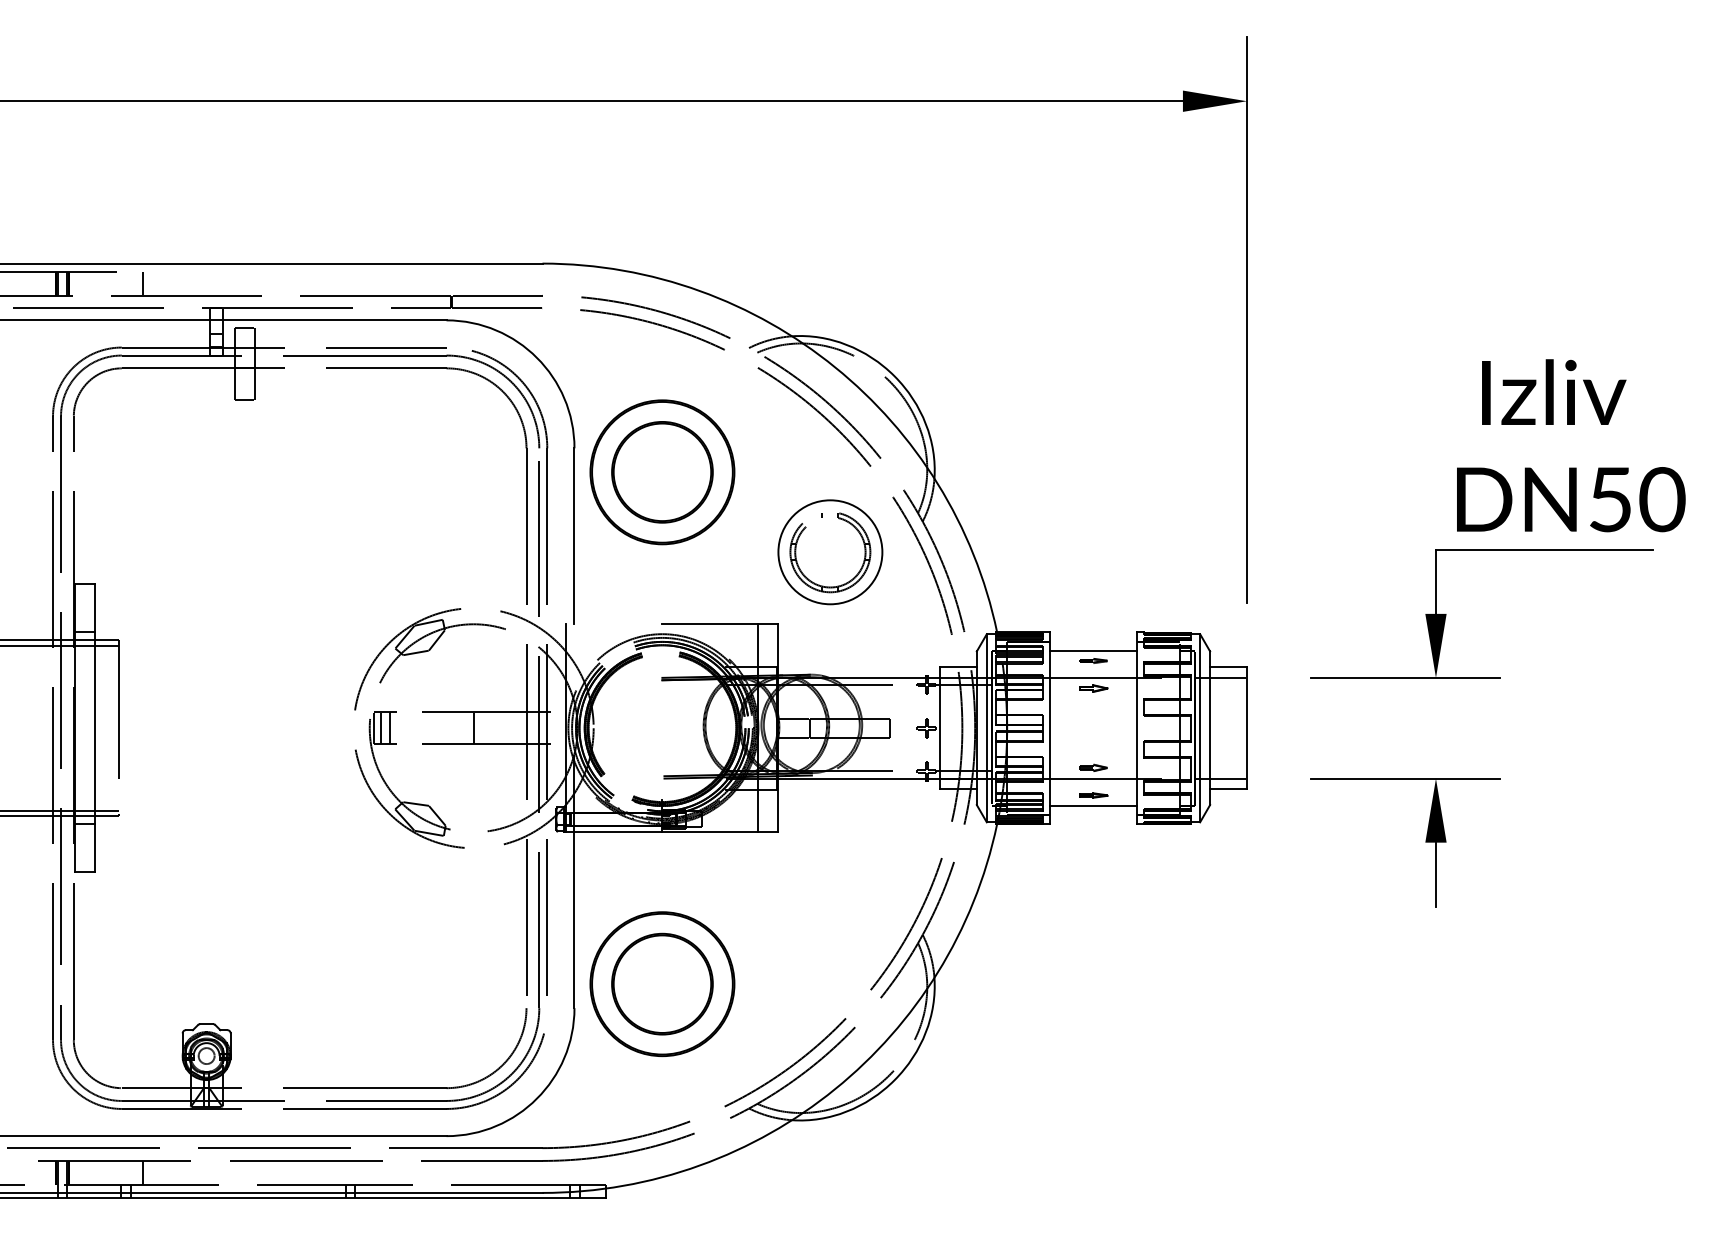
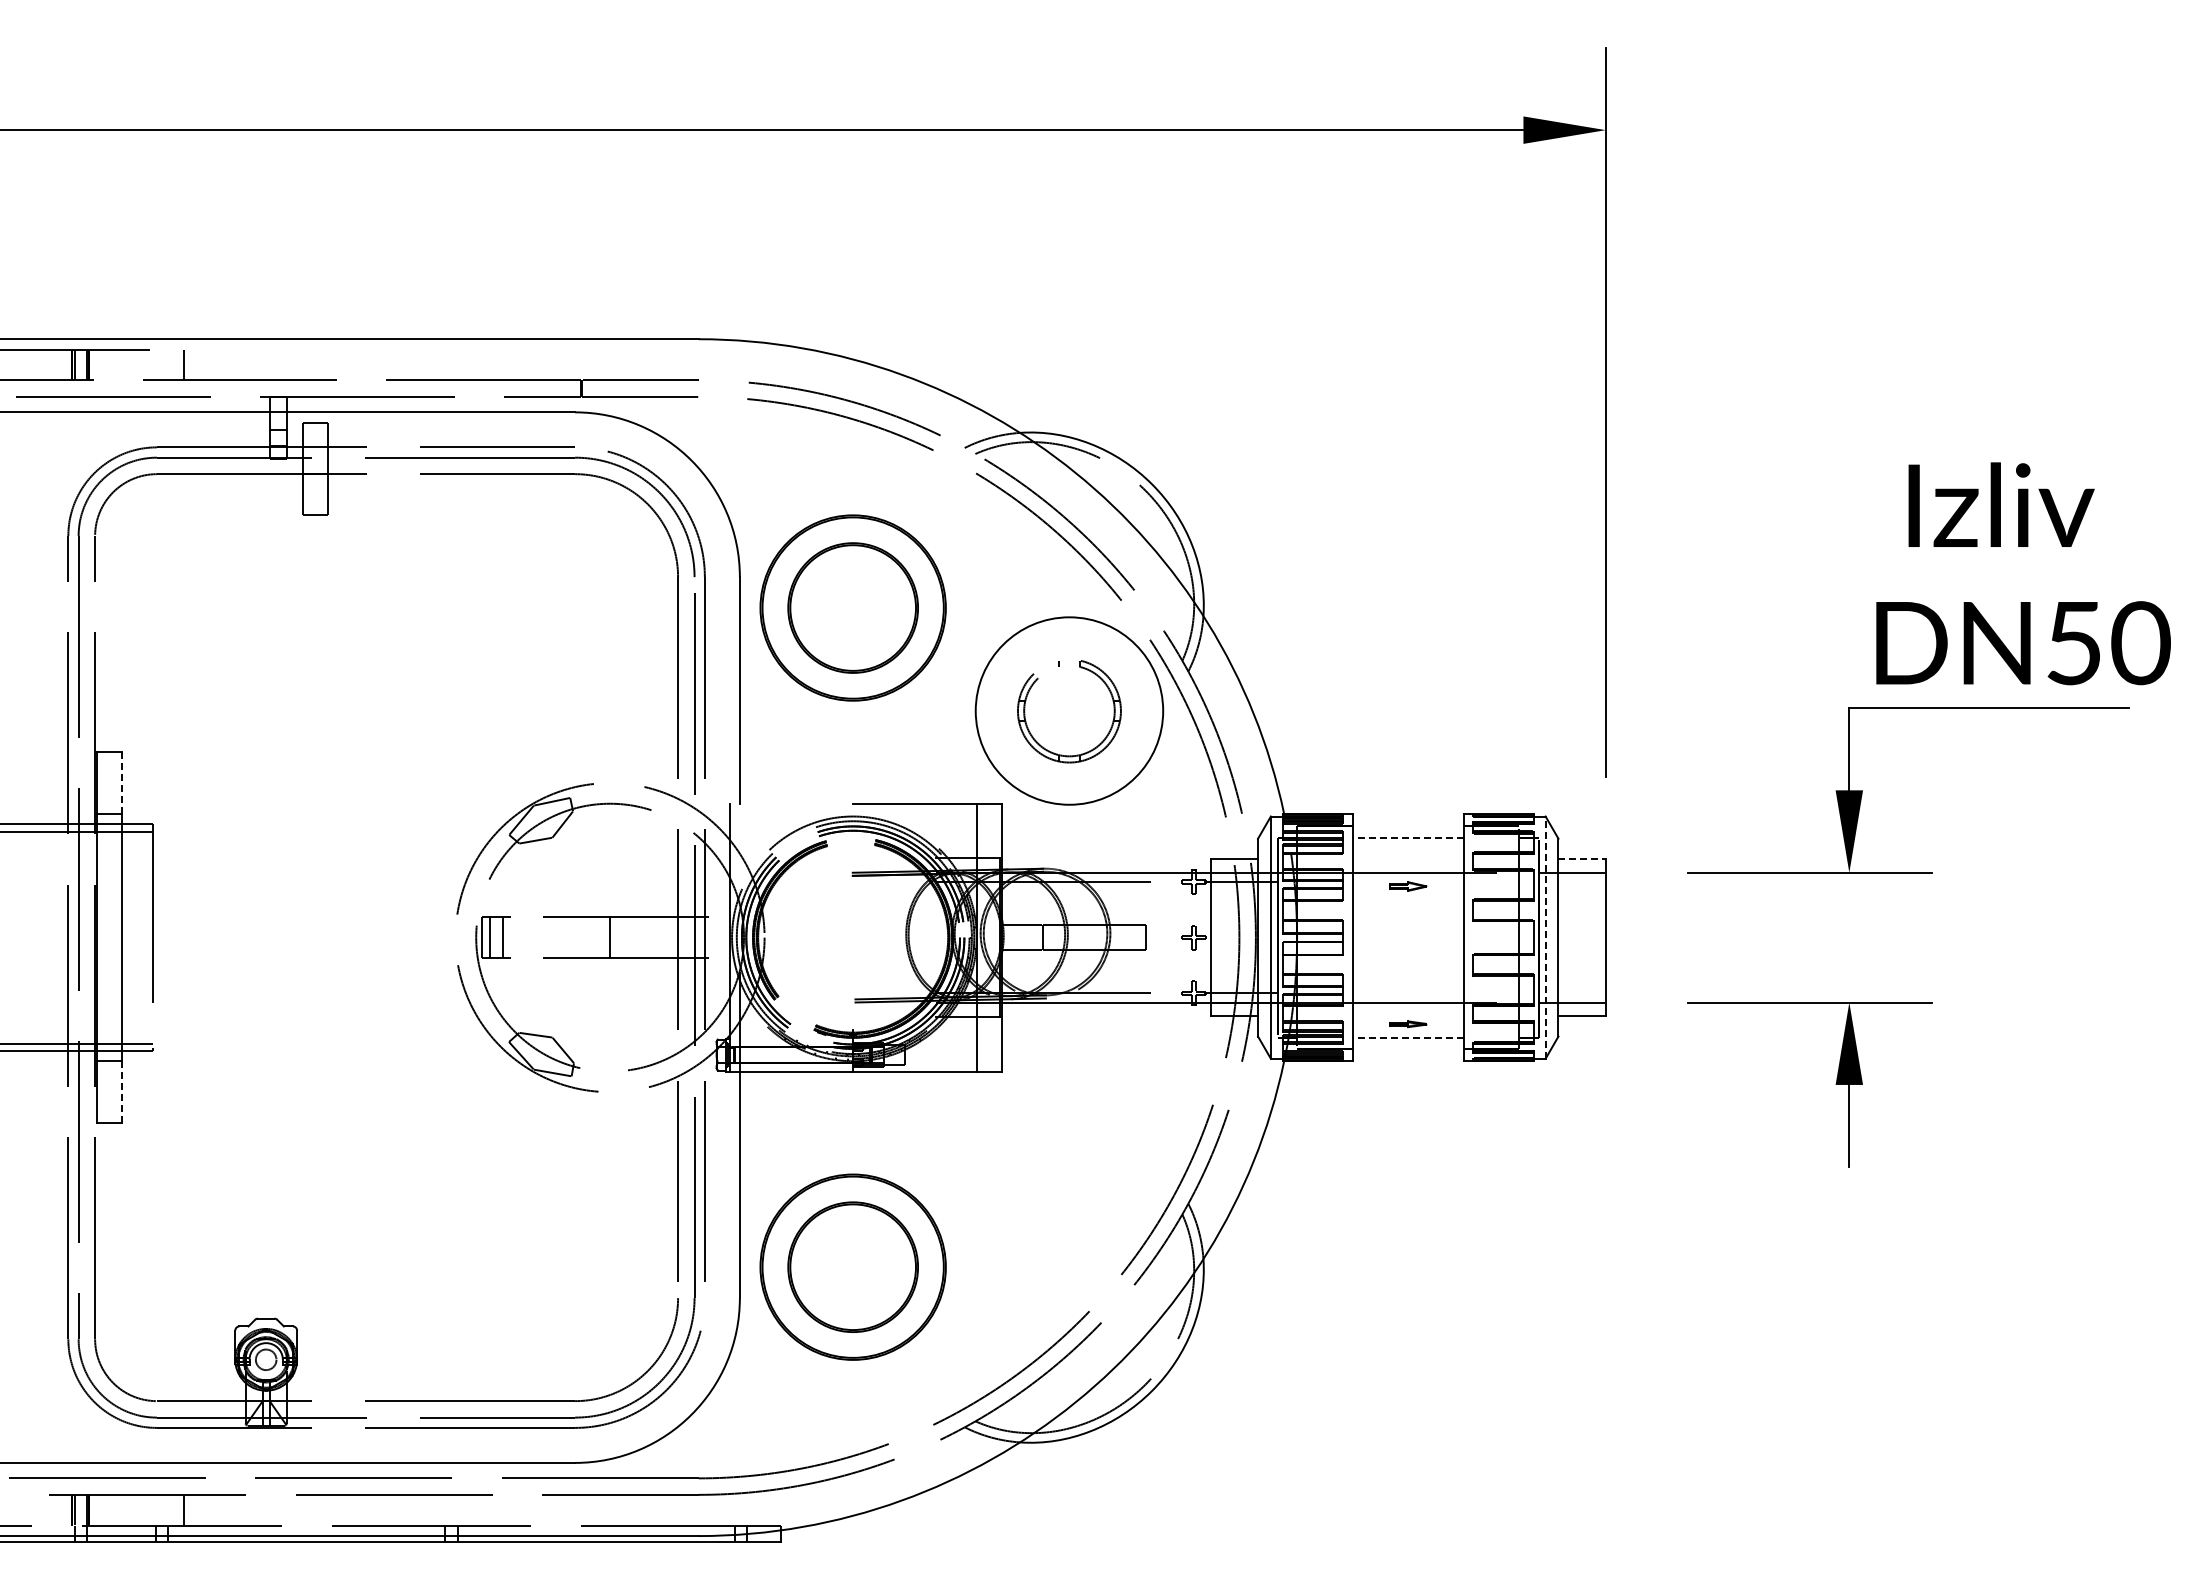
circle: (830, 552) -> (1069, 711), size x1.4
line: (94, 608) -> (121, 783), solid -> dashed
line: (1093, 650) -> (1408, 837), solid -> dashed
part: (1092, 660) -> (1407, 850), removed
line: (1228, 667) -> (1582, 859), solid -> dashed
line: (1200, 728) -> (1545, 937), solid -> dashed
part: (1092, 767) -> (1407, 988), removed
line: (1093, 805) -> (1408, 1037), solid -> dashed
line: (94, 848) -> (121, 1092), solid -> dashed

